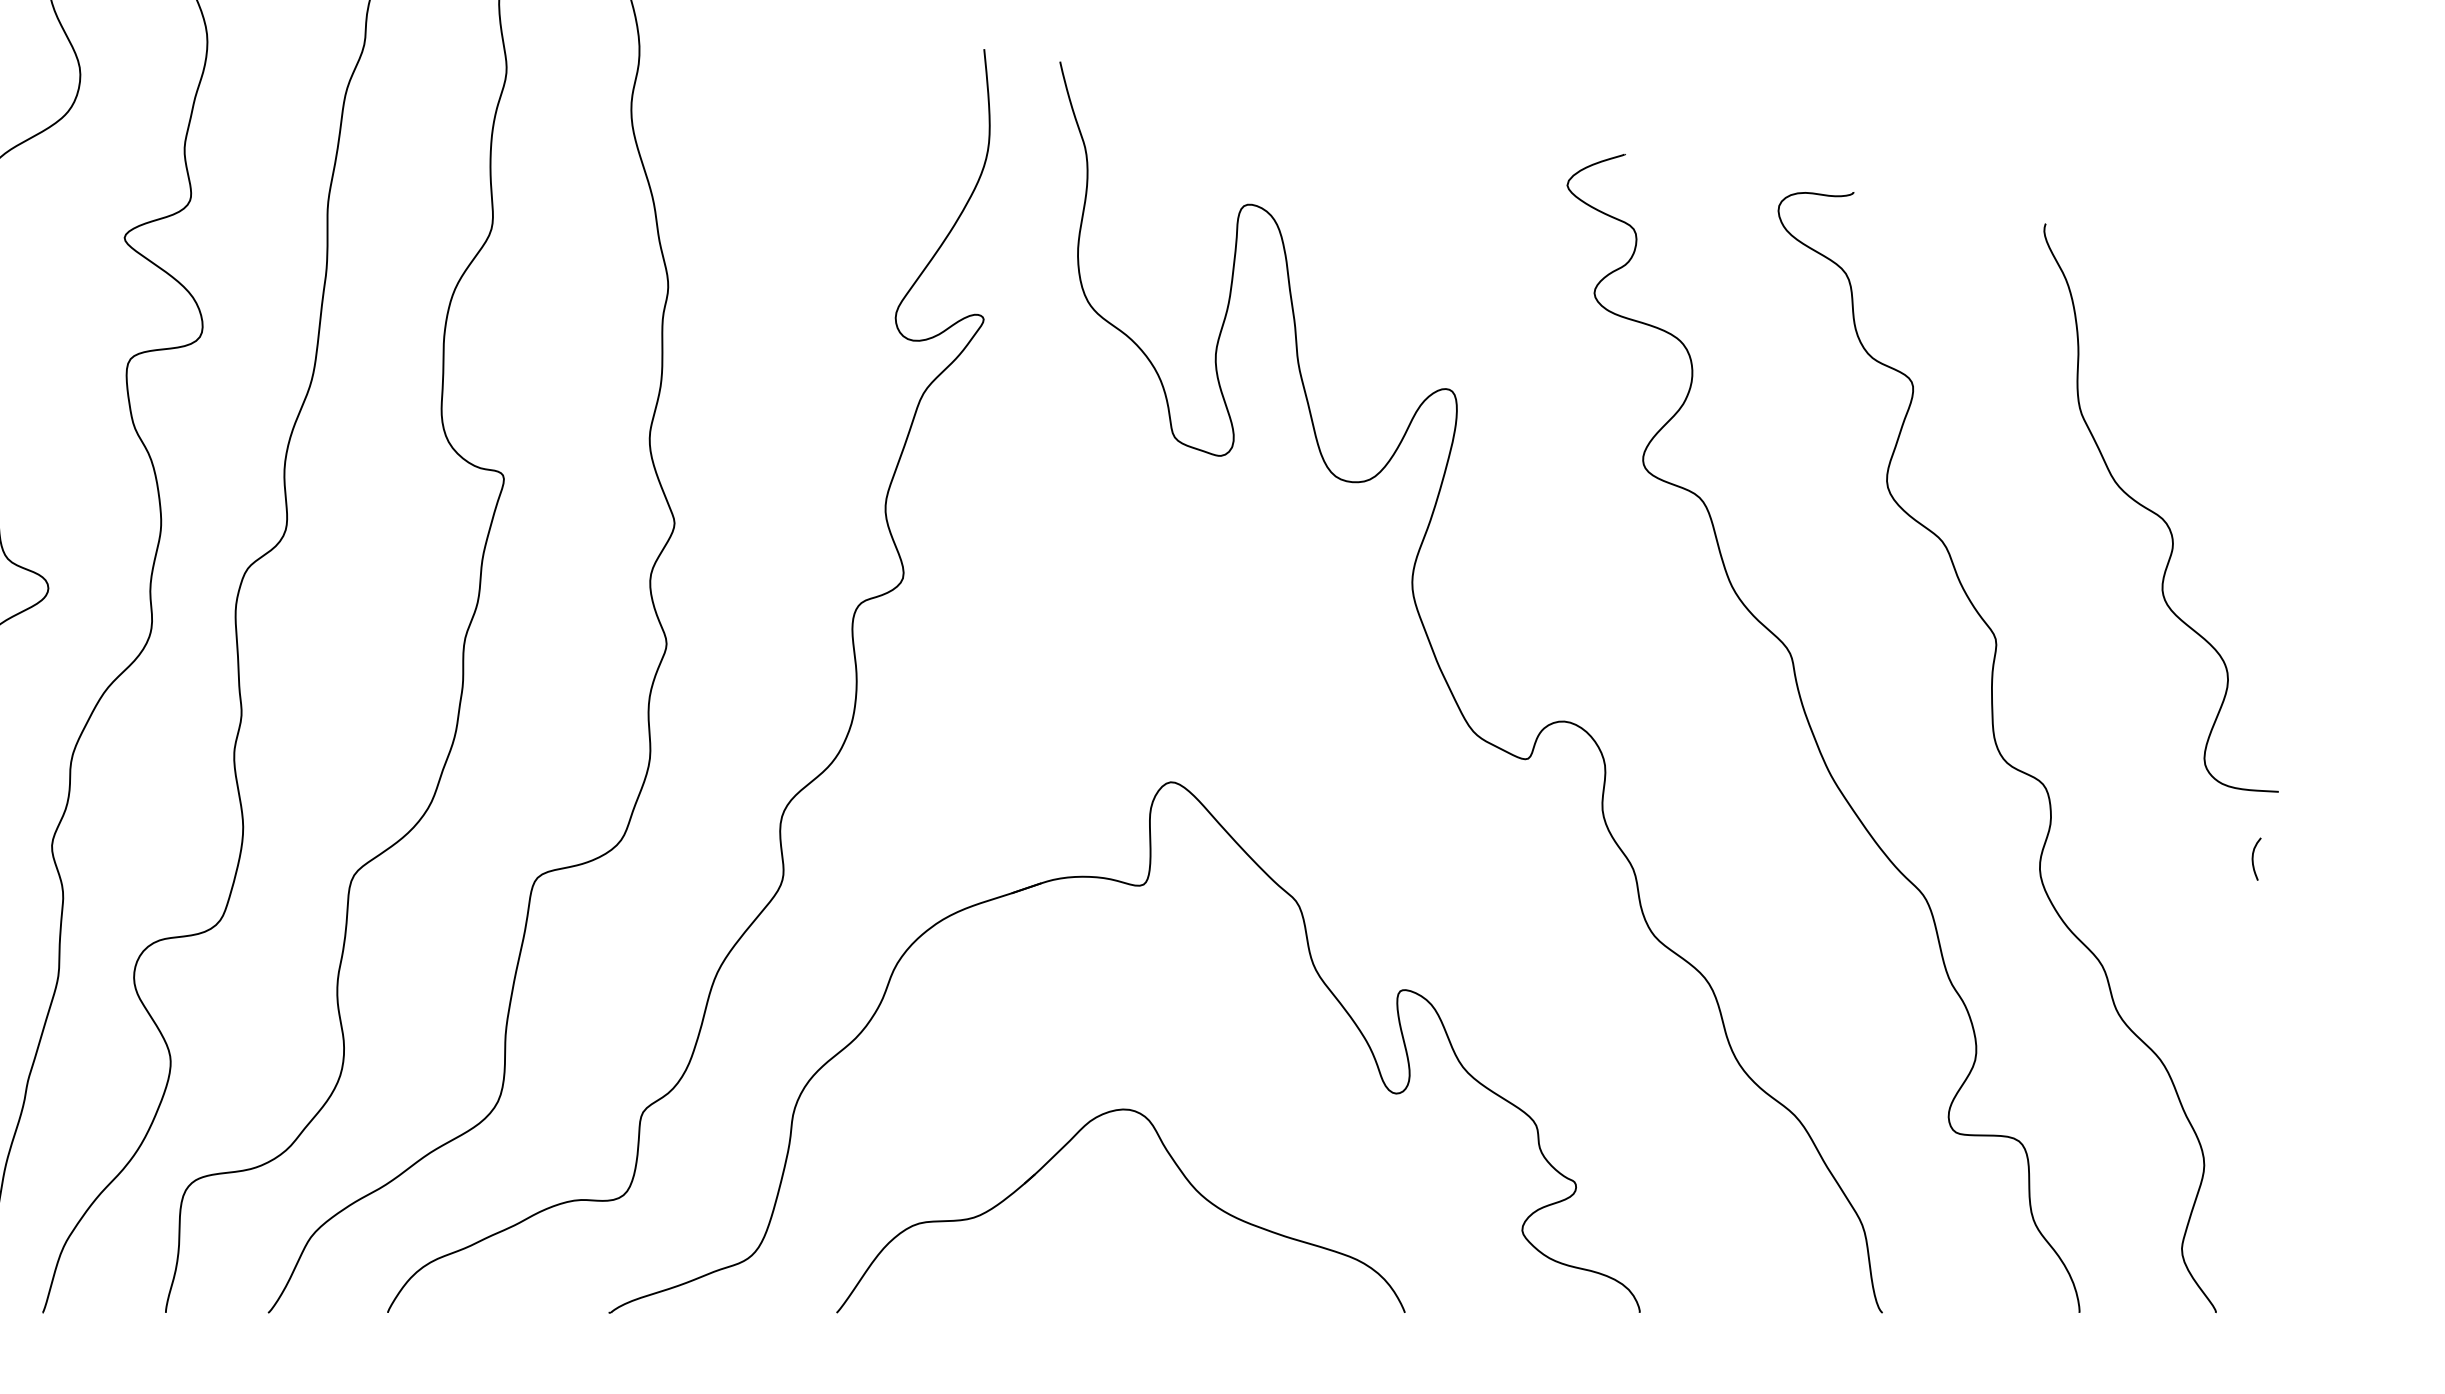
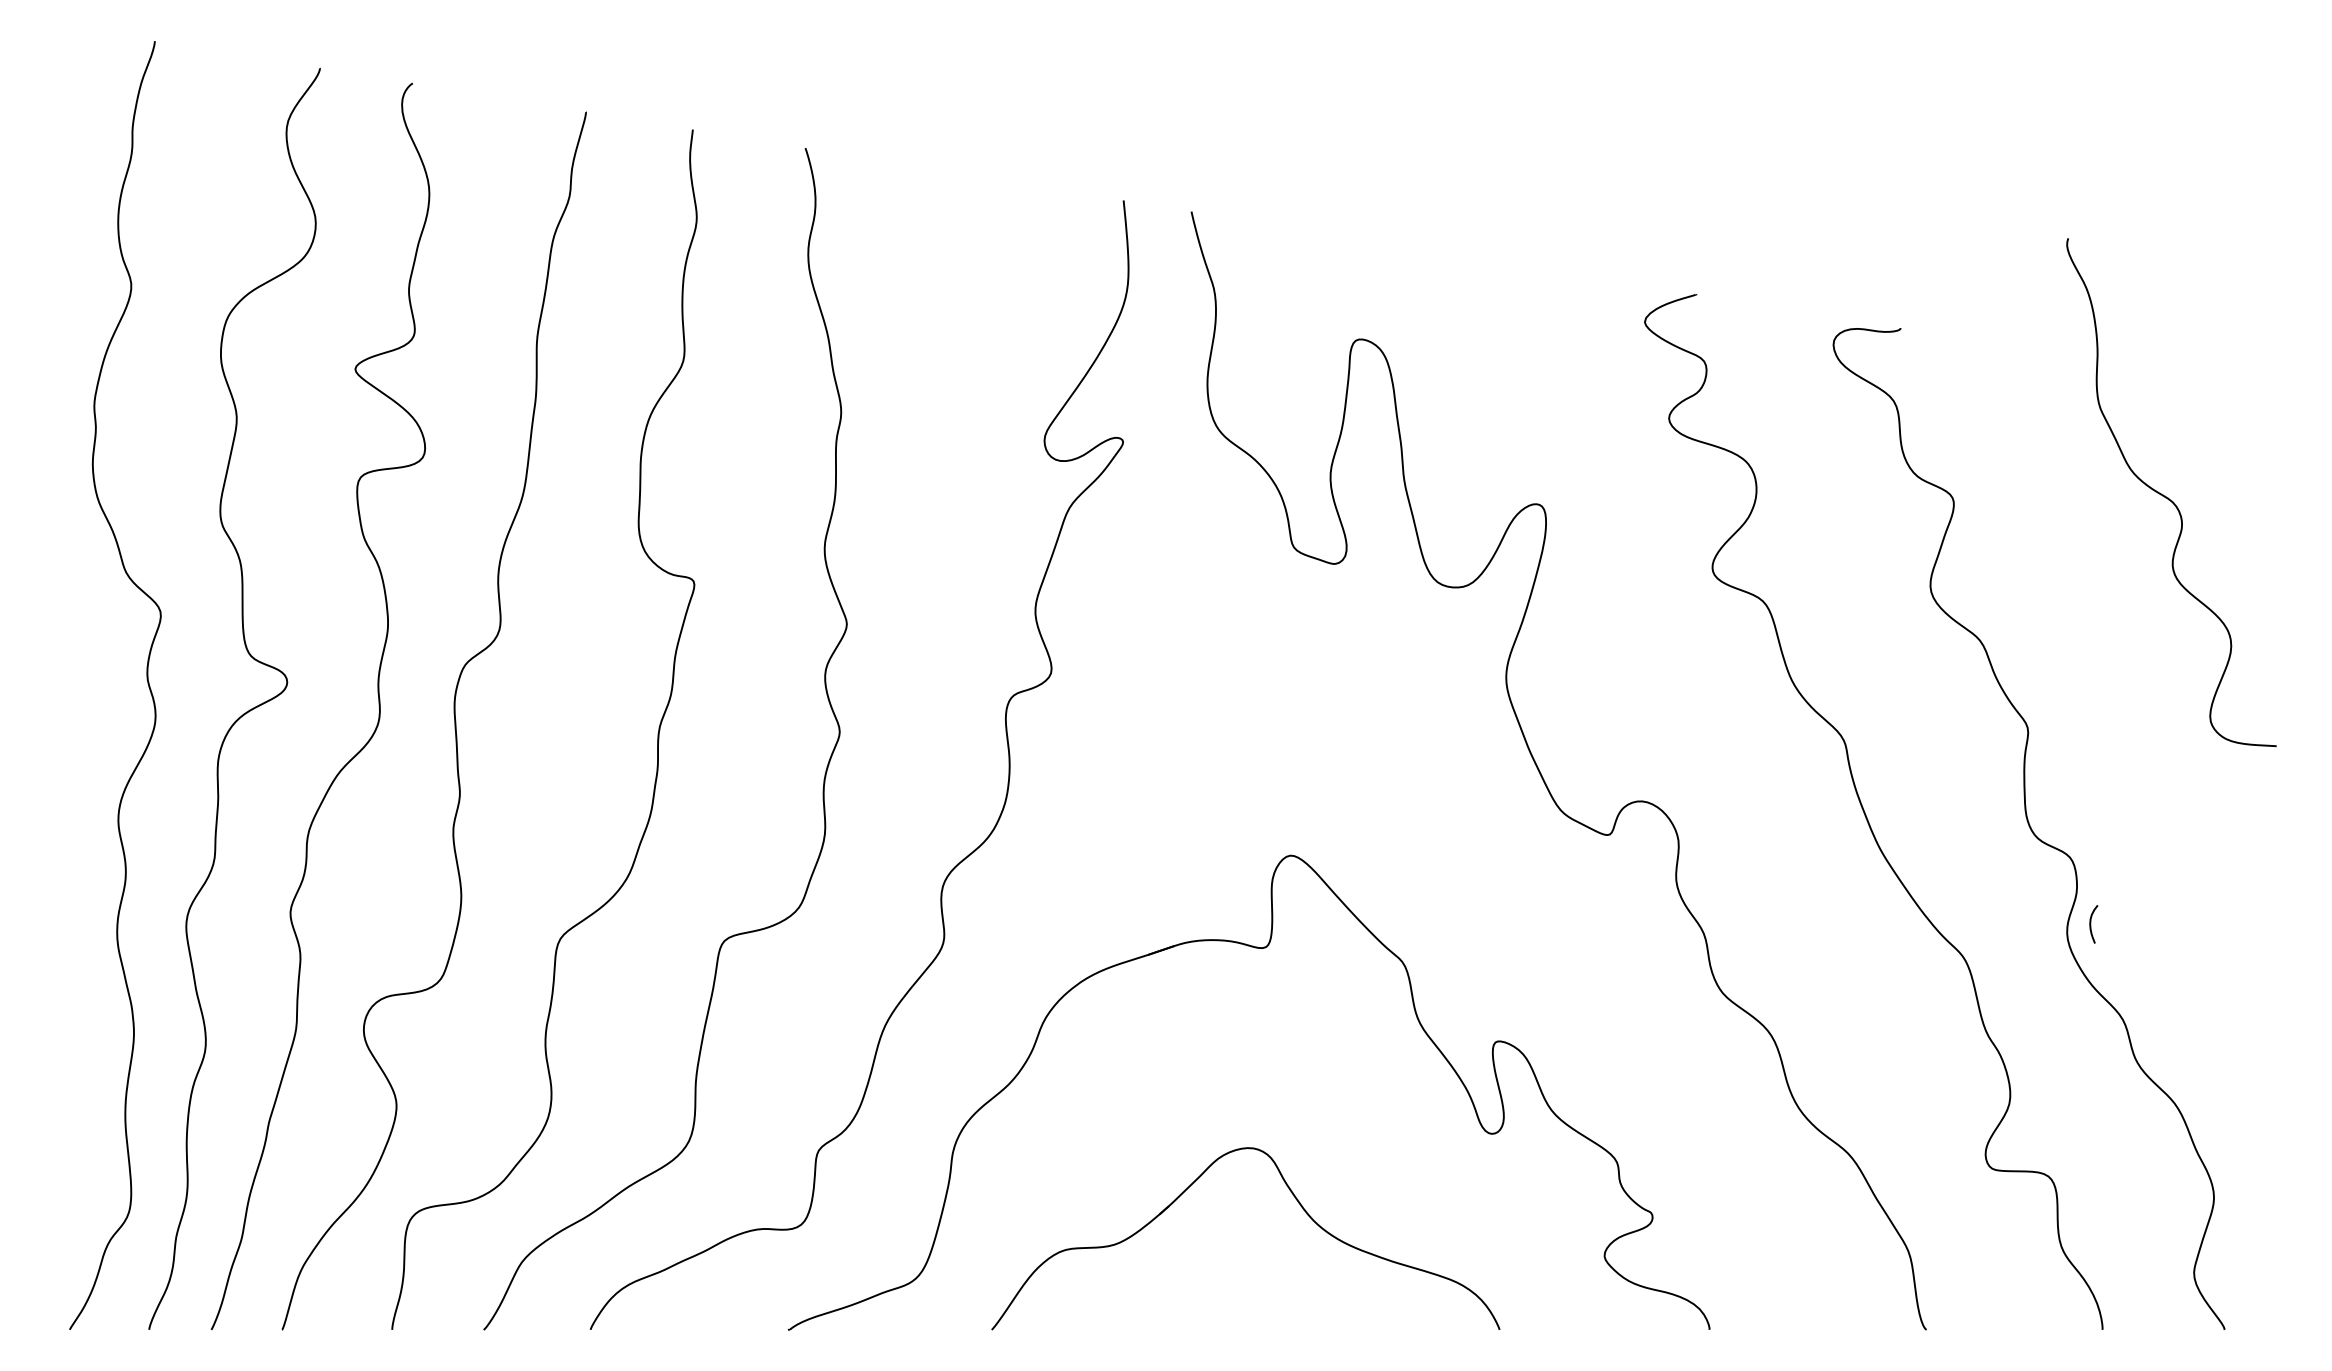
curve: (2157, 513) -> (2168, 497), moved
curve: (2254, 859) -> (2091, 924), moved

